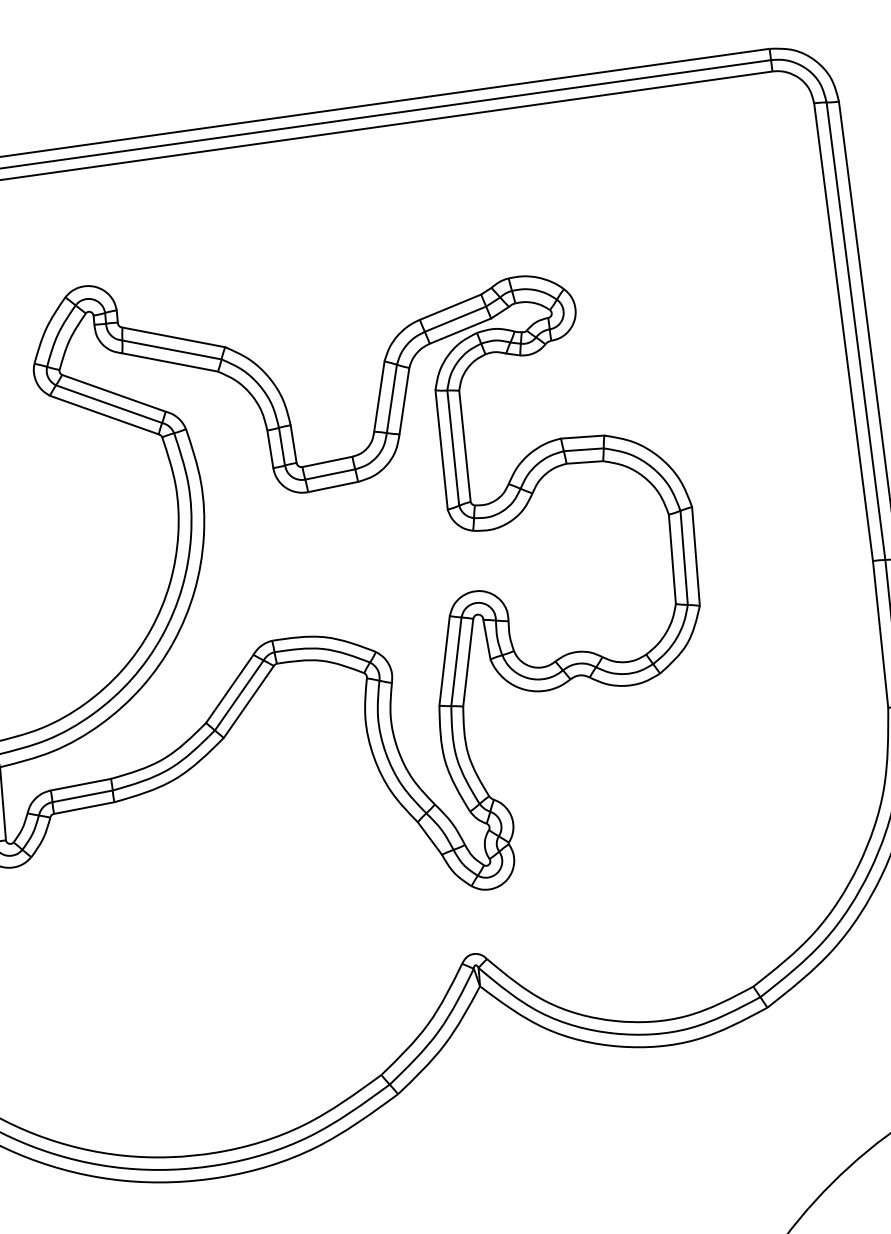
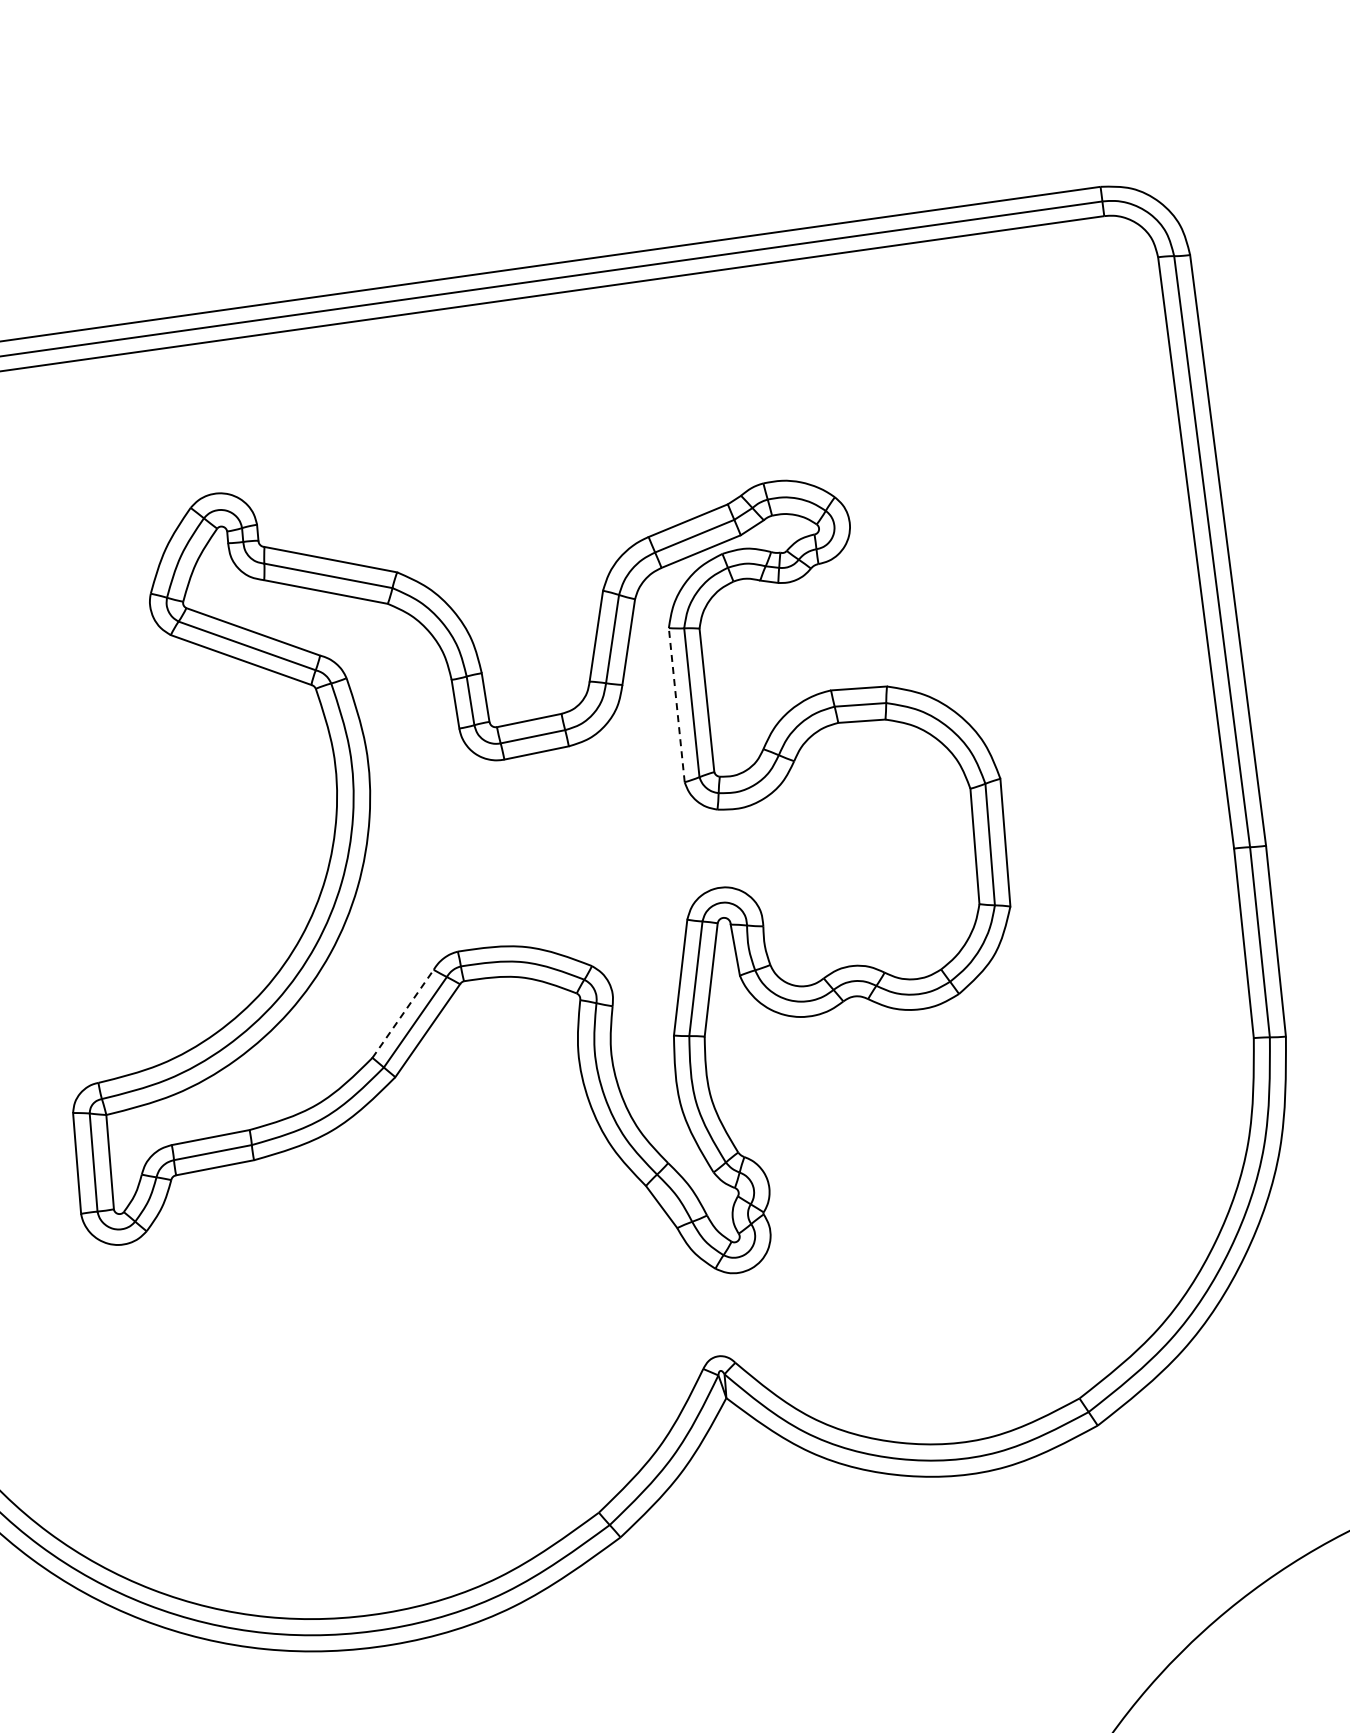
line: (441, 449) -> (676, 704), solid -> dashed
line: (230, 688) -> (403, 1013), solid -> dashed

